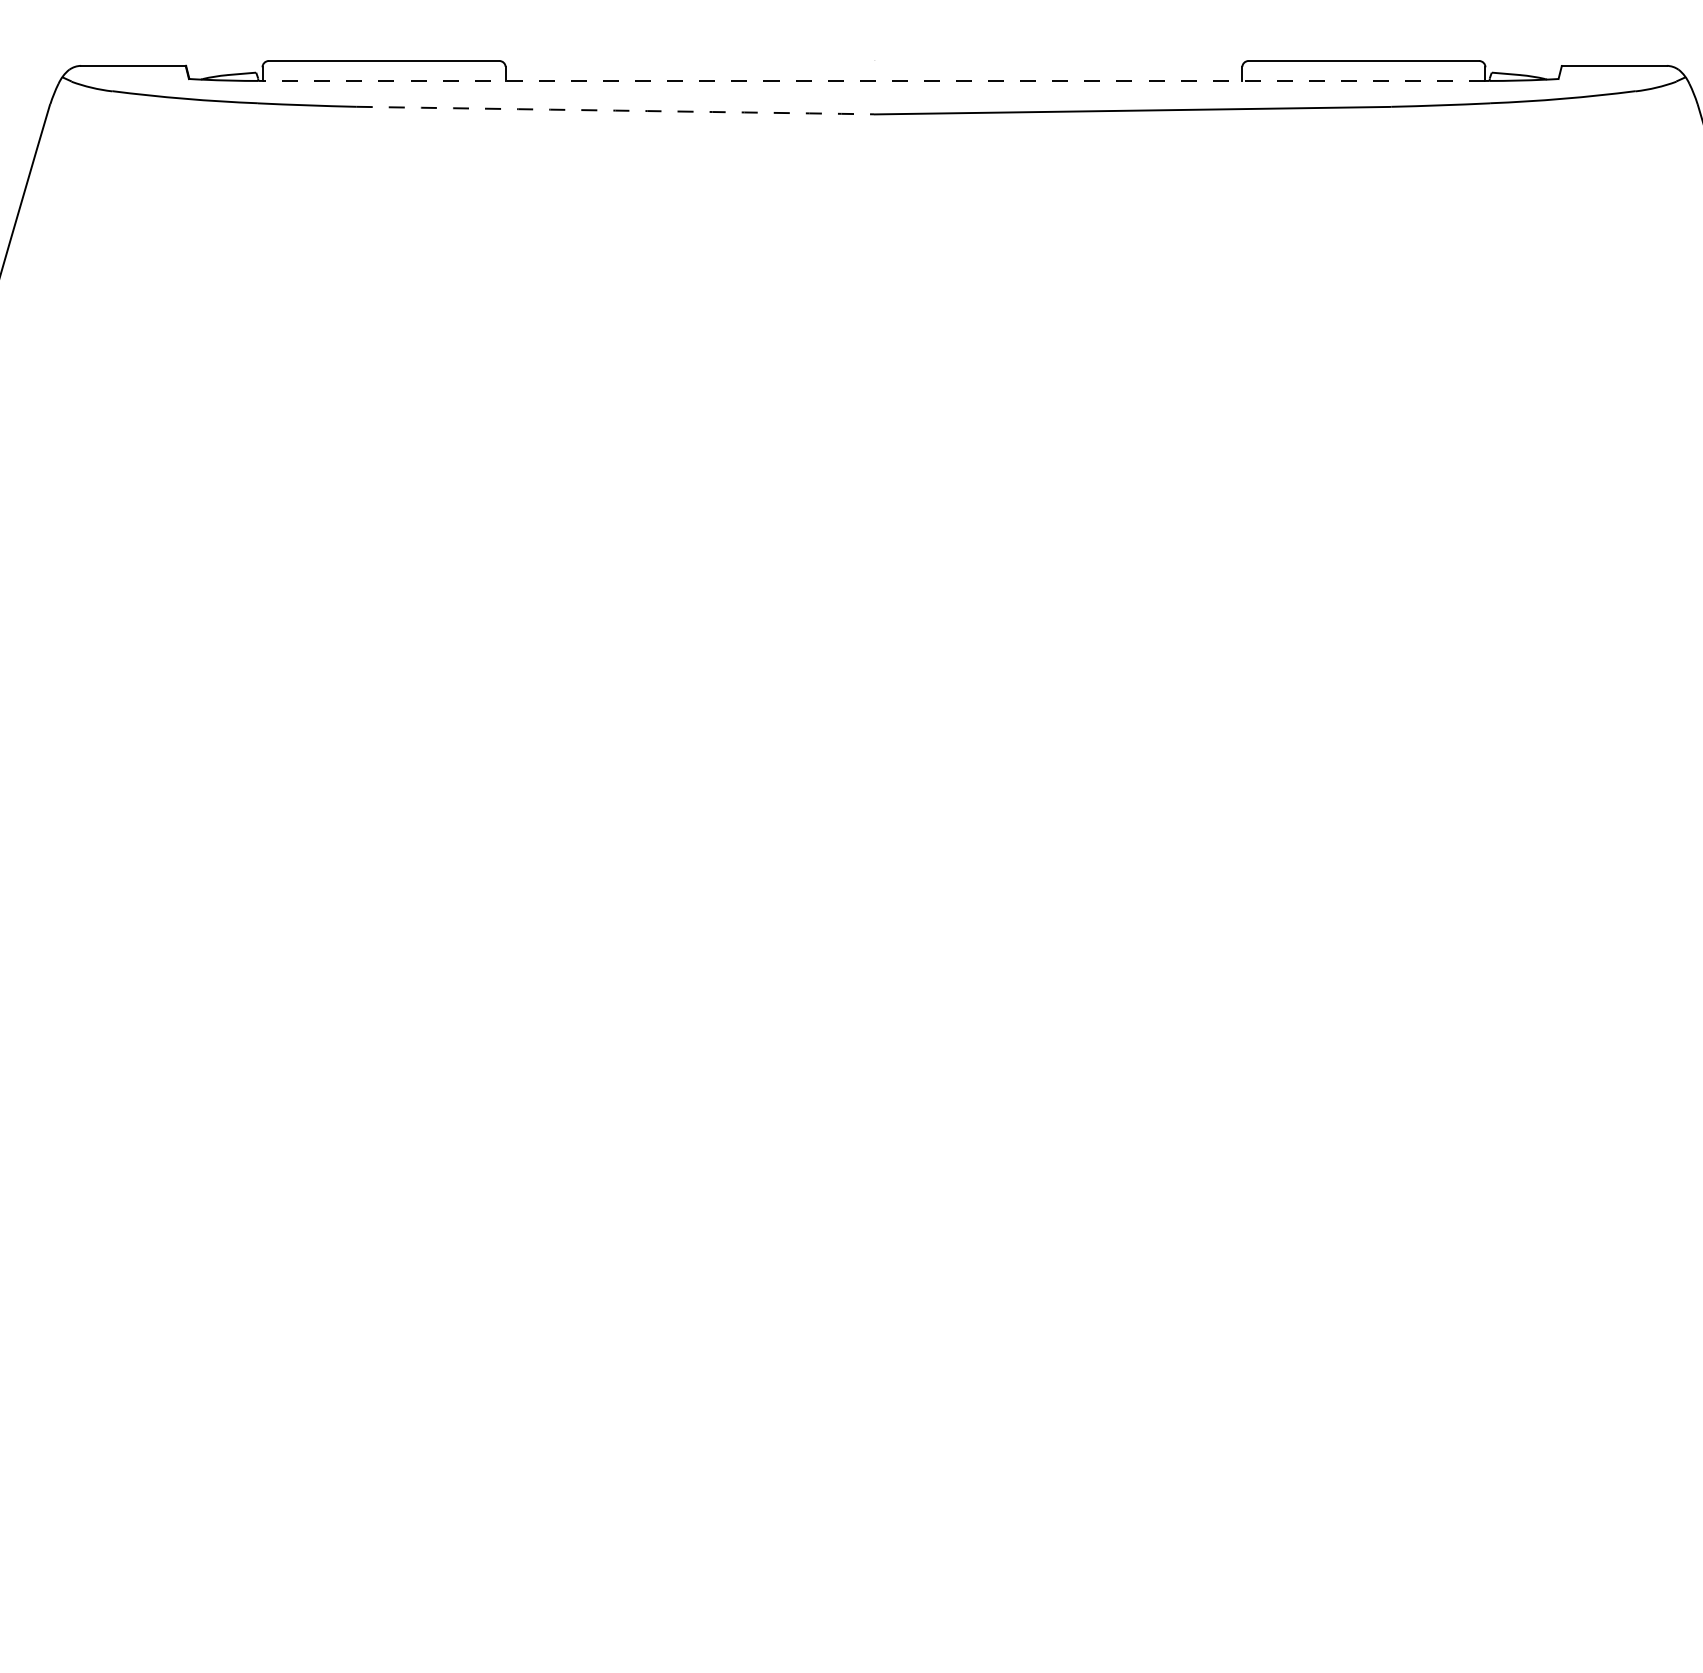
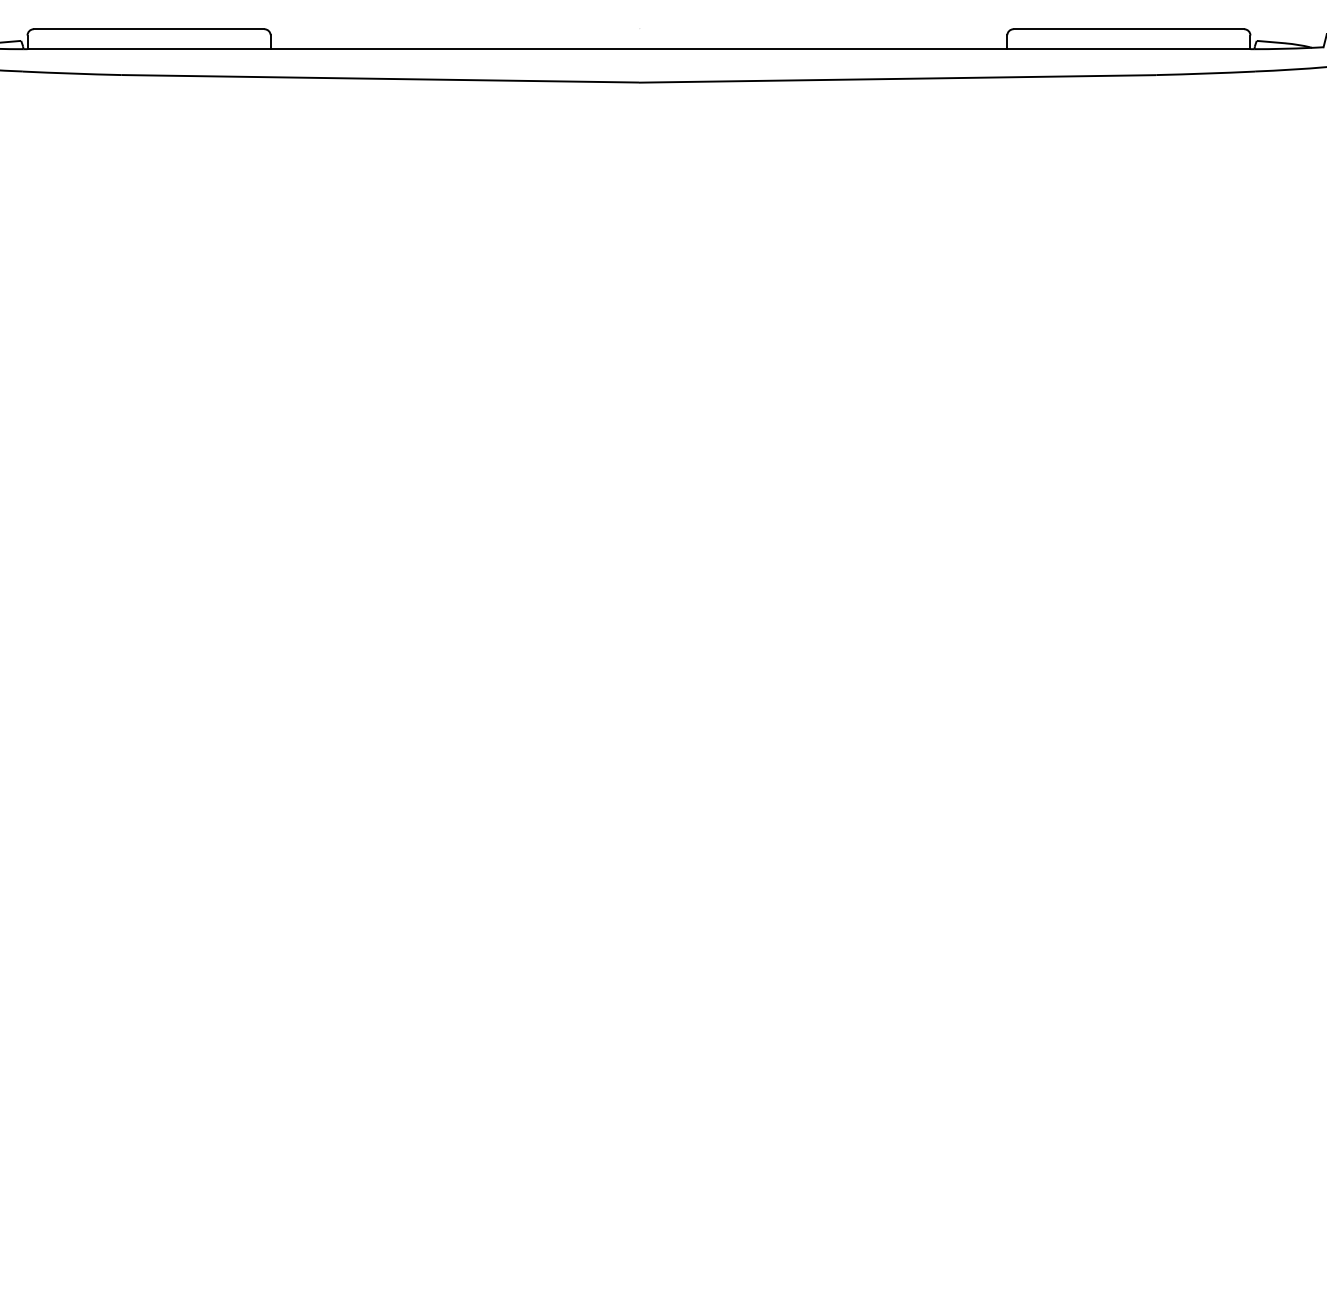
line: (873, 80) -> (638, 48), dashed -> solid
arc: (615, 110) -> (380, 78), dashed -> solid

